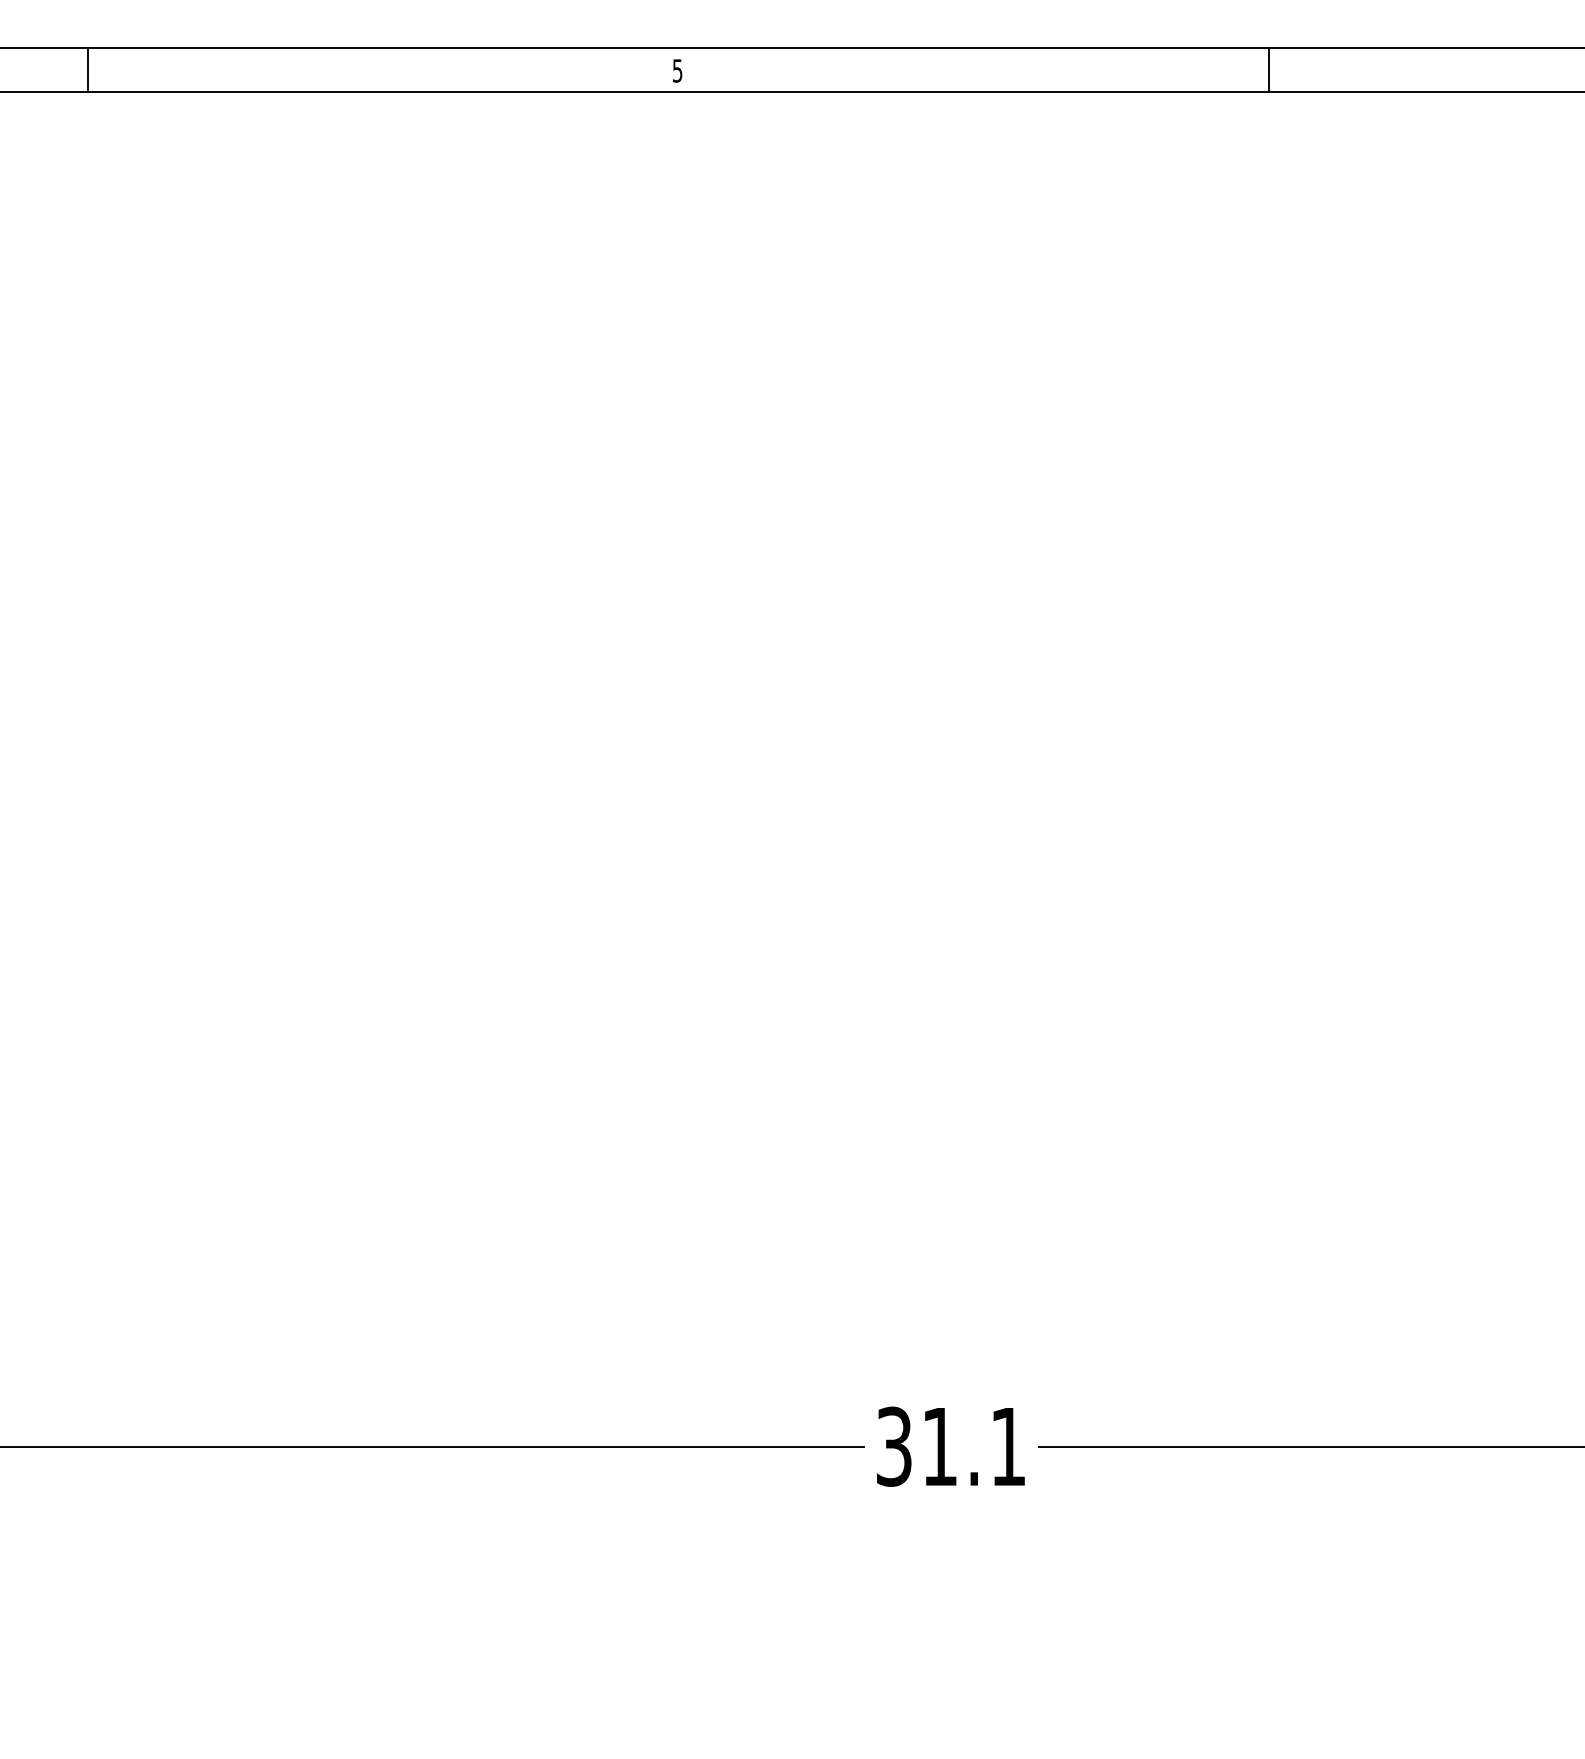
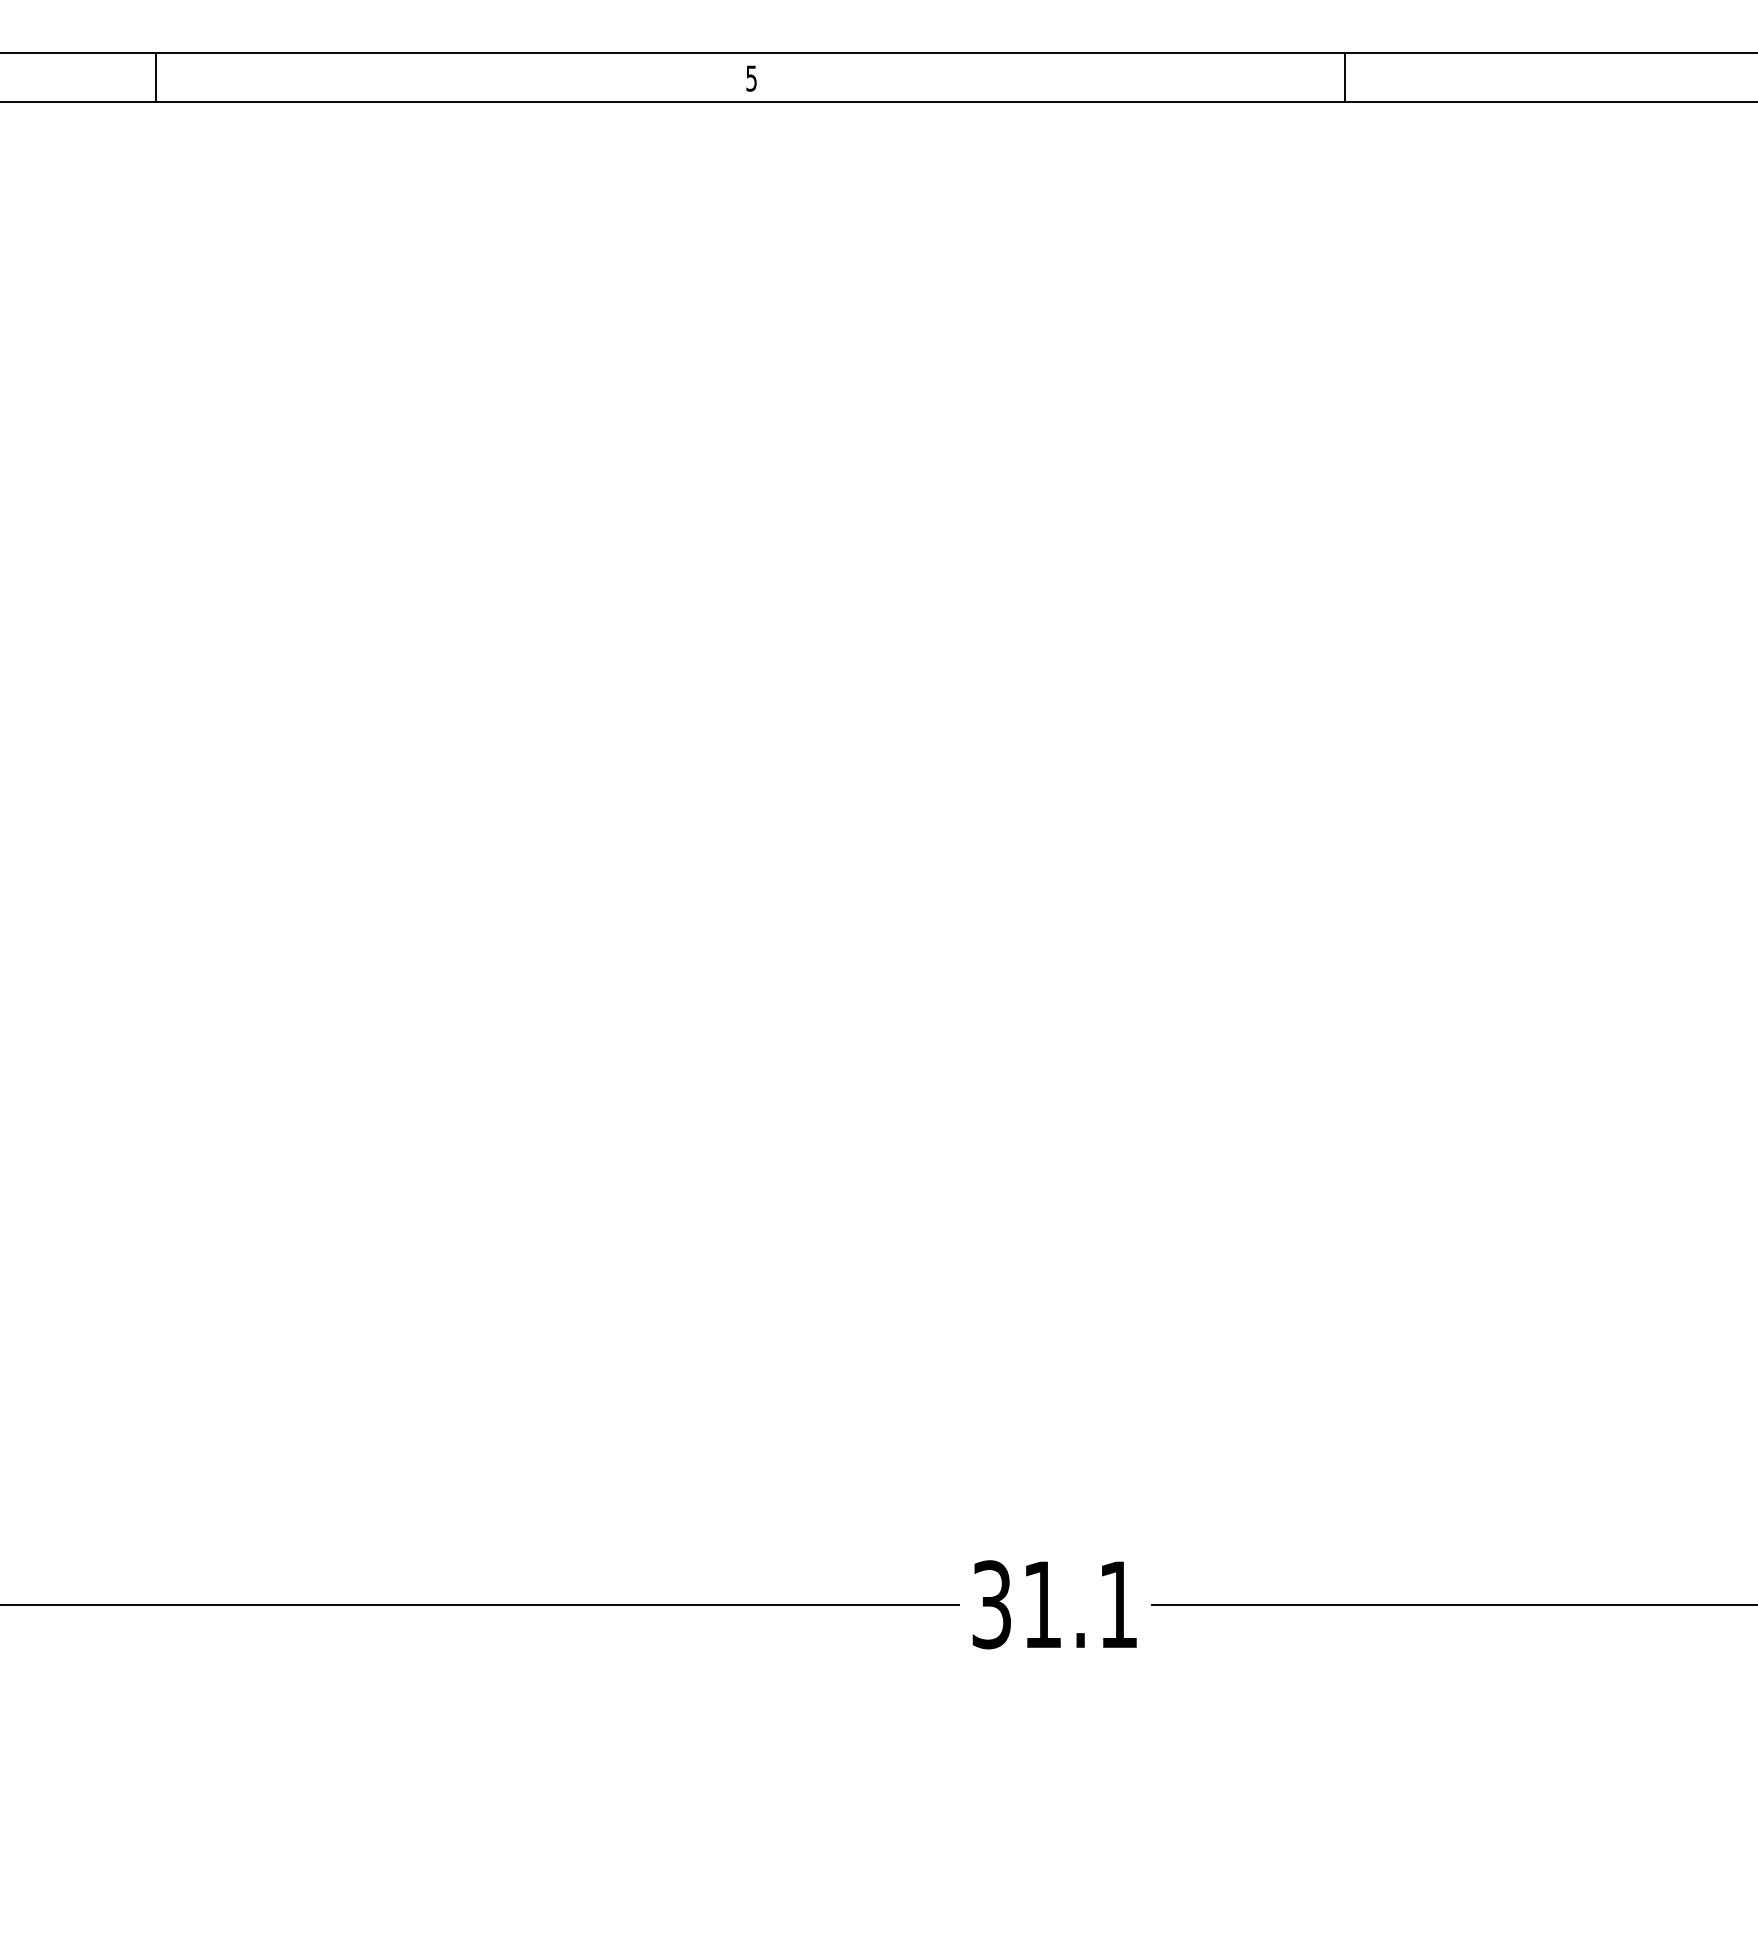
line: (88, 69) -> (156, 76), moved
line: (1268, 69) -> (1345, 76), moved

